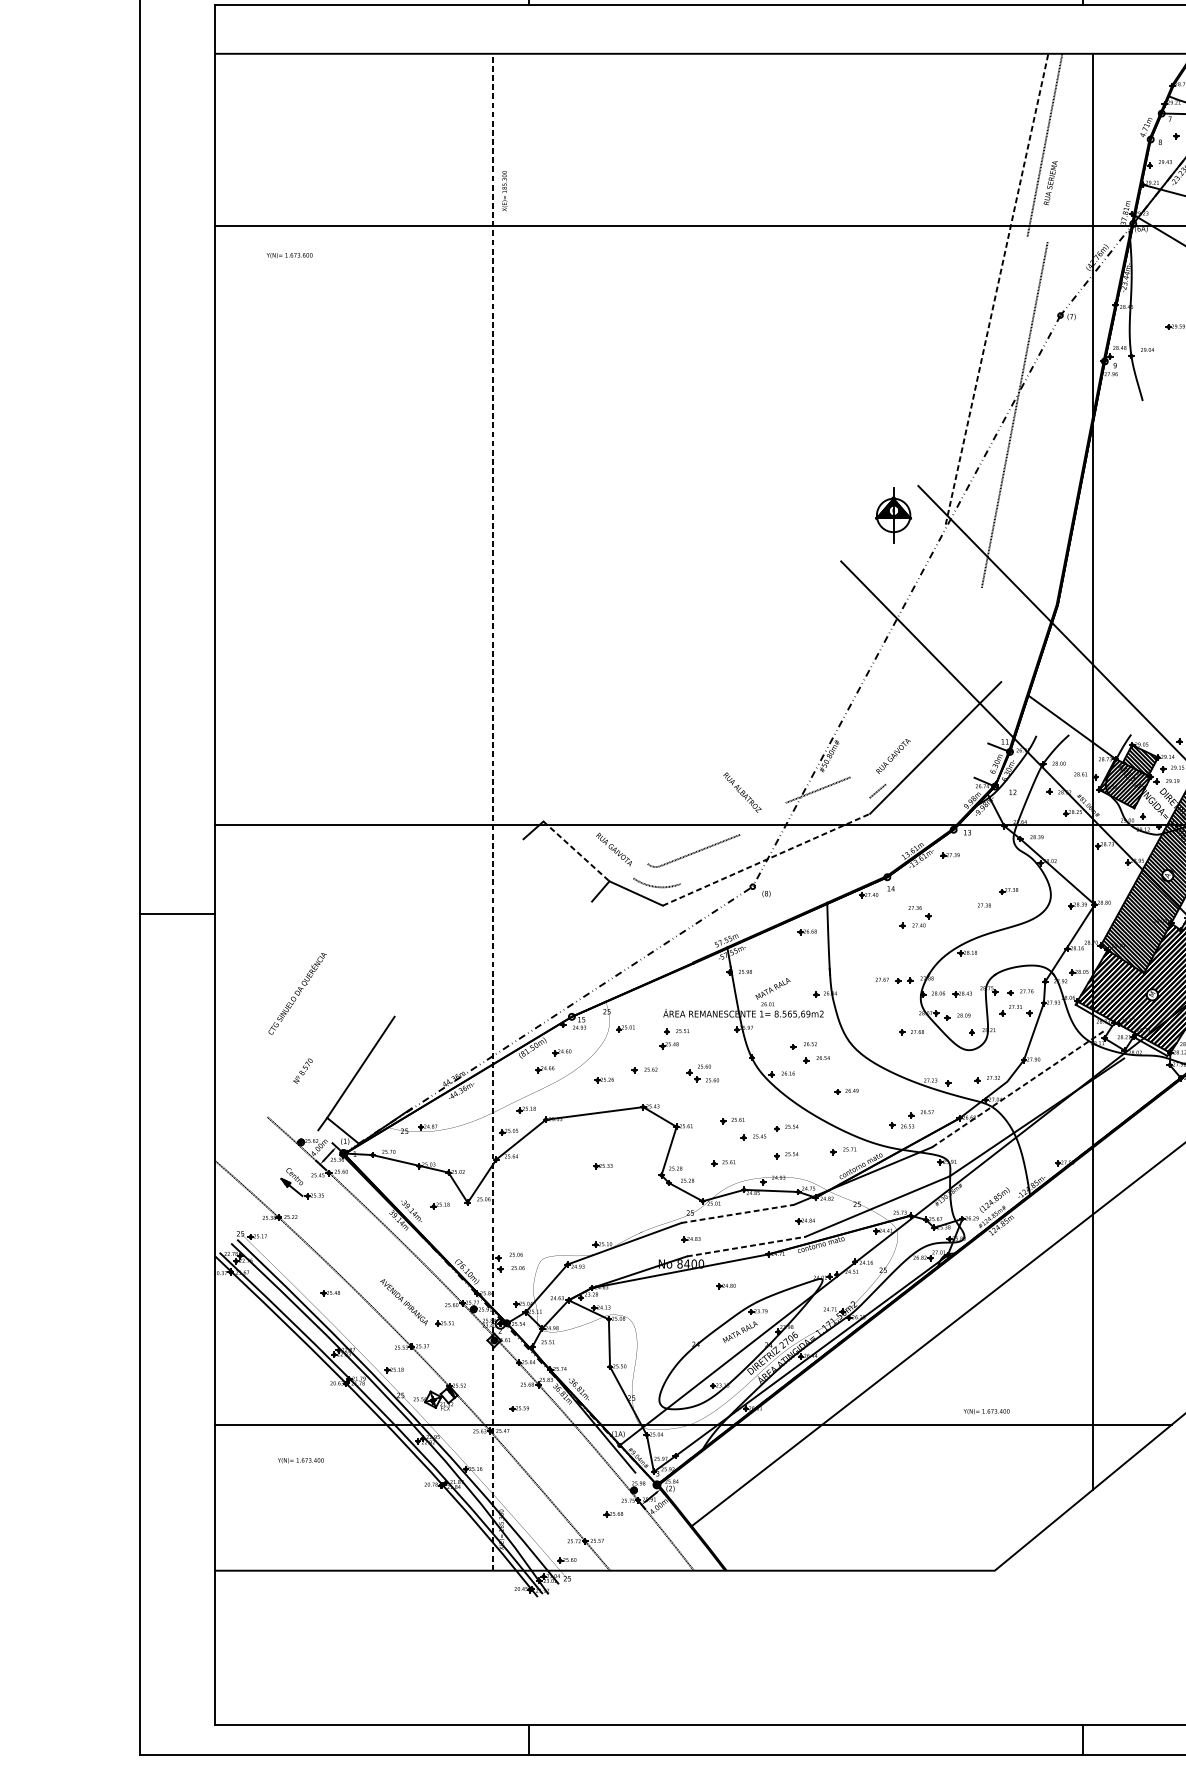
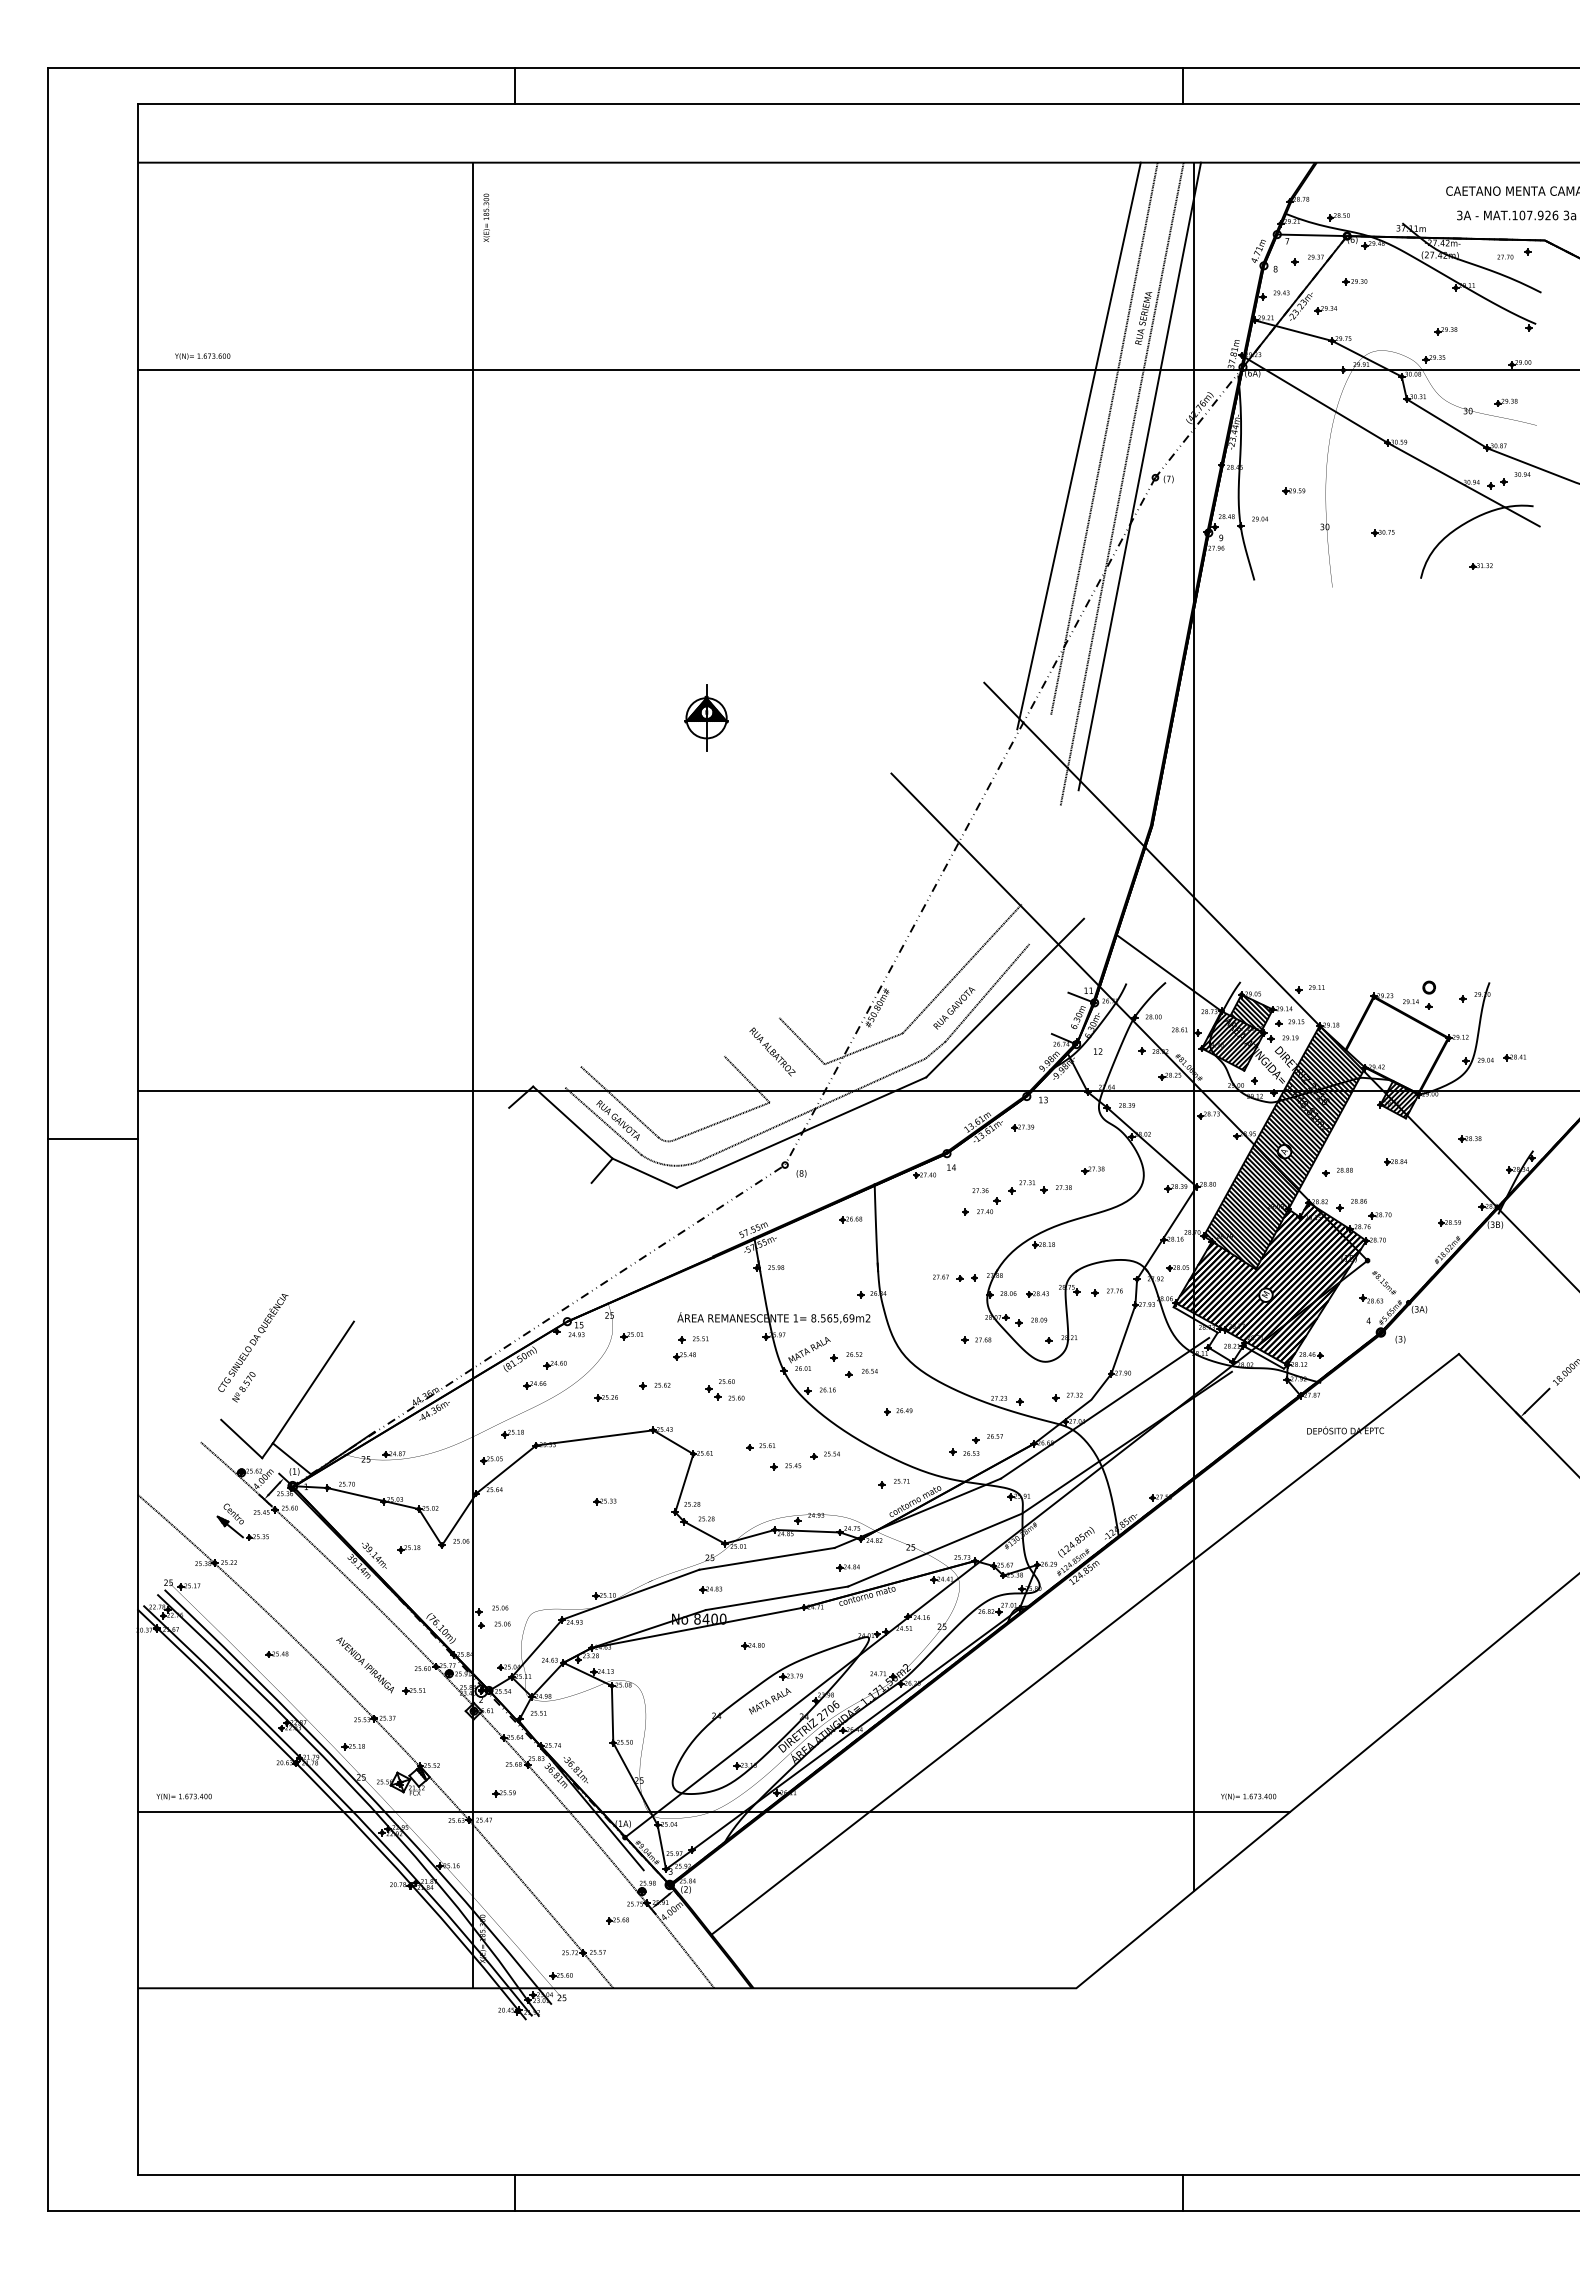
line: (1065, 147) -> (1161, 275), added
text: (504, 190) -> (486, 217), moved
text: (289, 255) -> (202, 356), moved
line: (997, 288) -> (1079, 445), dashed -> solid
line: (1047, 314) -> (1139, 476), added
line: (1000, 374) -> (1083, 548), added
part: (893, 514) -> (706, 717), moved
line: (899, 723) -> (961, 968), added
line: (920, 743) -> (987, 992), added
line: (766, 783) -> (801, 1040), added
line: (493, 812) -> (472, 1075), dashed -> solid
line: (720, 815) -> (746, 1079), added
line: (615, 833) -> (619, 1101), added
line: (774, 840) -> (811, 1109), added
line: (601, 850) -> (603, 1121), added
line: (576, 851) -> (572, 1122), dashed -> solid
line: (767, 859) -> (802, 1132), dashed -> solid
line: (177, 914) -> (92, 1139), moved
text: (773, 991) -> (809, 1353), moved
text: (297, 993) -> (253, 1342), moved
part: (1015, 1010) -> (1027, 1187), moved
line: (1019, 1088) -> (1105, 1408), dashed -> solid
line: (301, 1113) -> (241, 1438), added
part: (785, 1155) -> (824, 1488), removed
part: (723, 1162) -> (749, 1497), removed
line: (738, 1213) -> (767, 1558), dashed -> solid
line: (746, 1246) -> (777, 1598), dashed -> solid
text: (986, 1411) -> (1248, 1796), moved
text: (300, 1460) -> (183, 1796), moved

